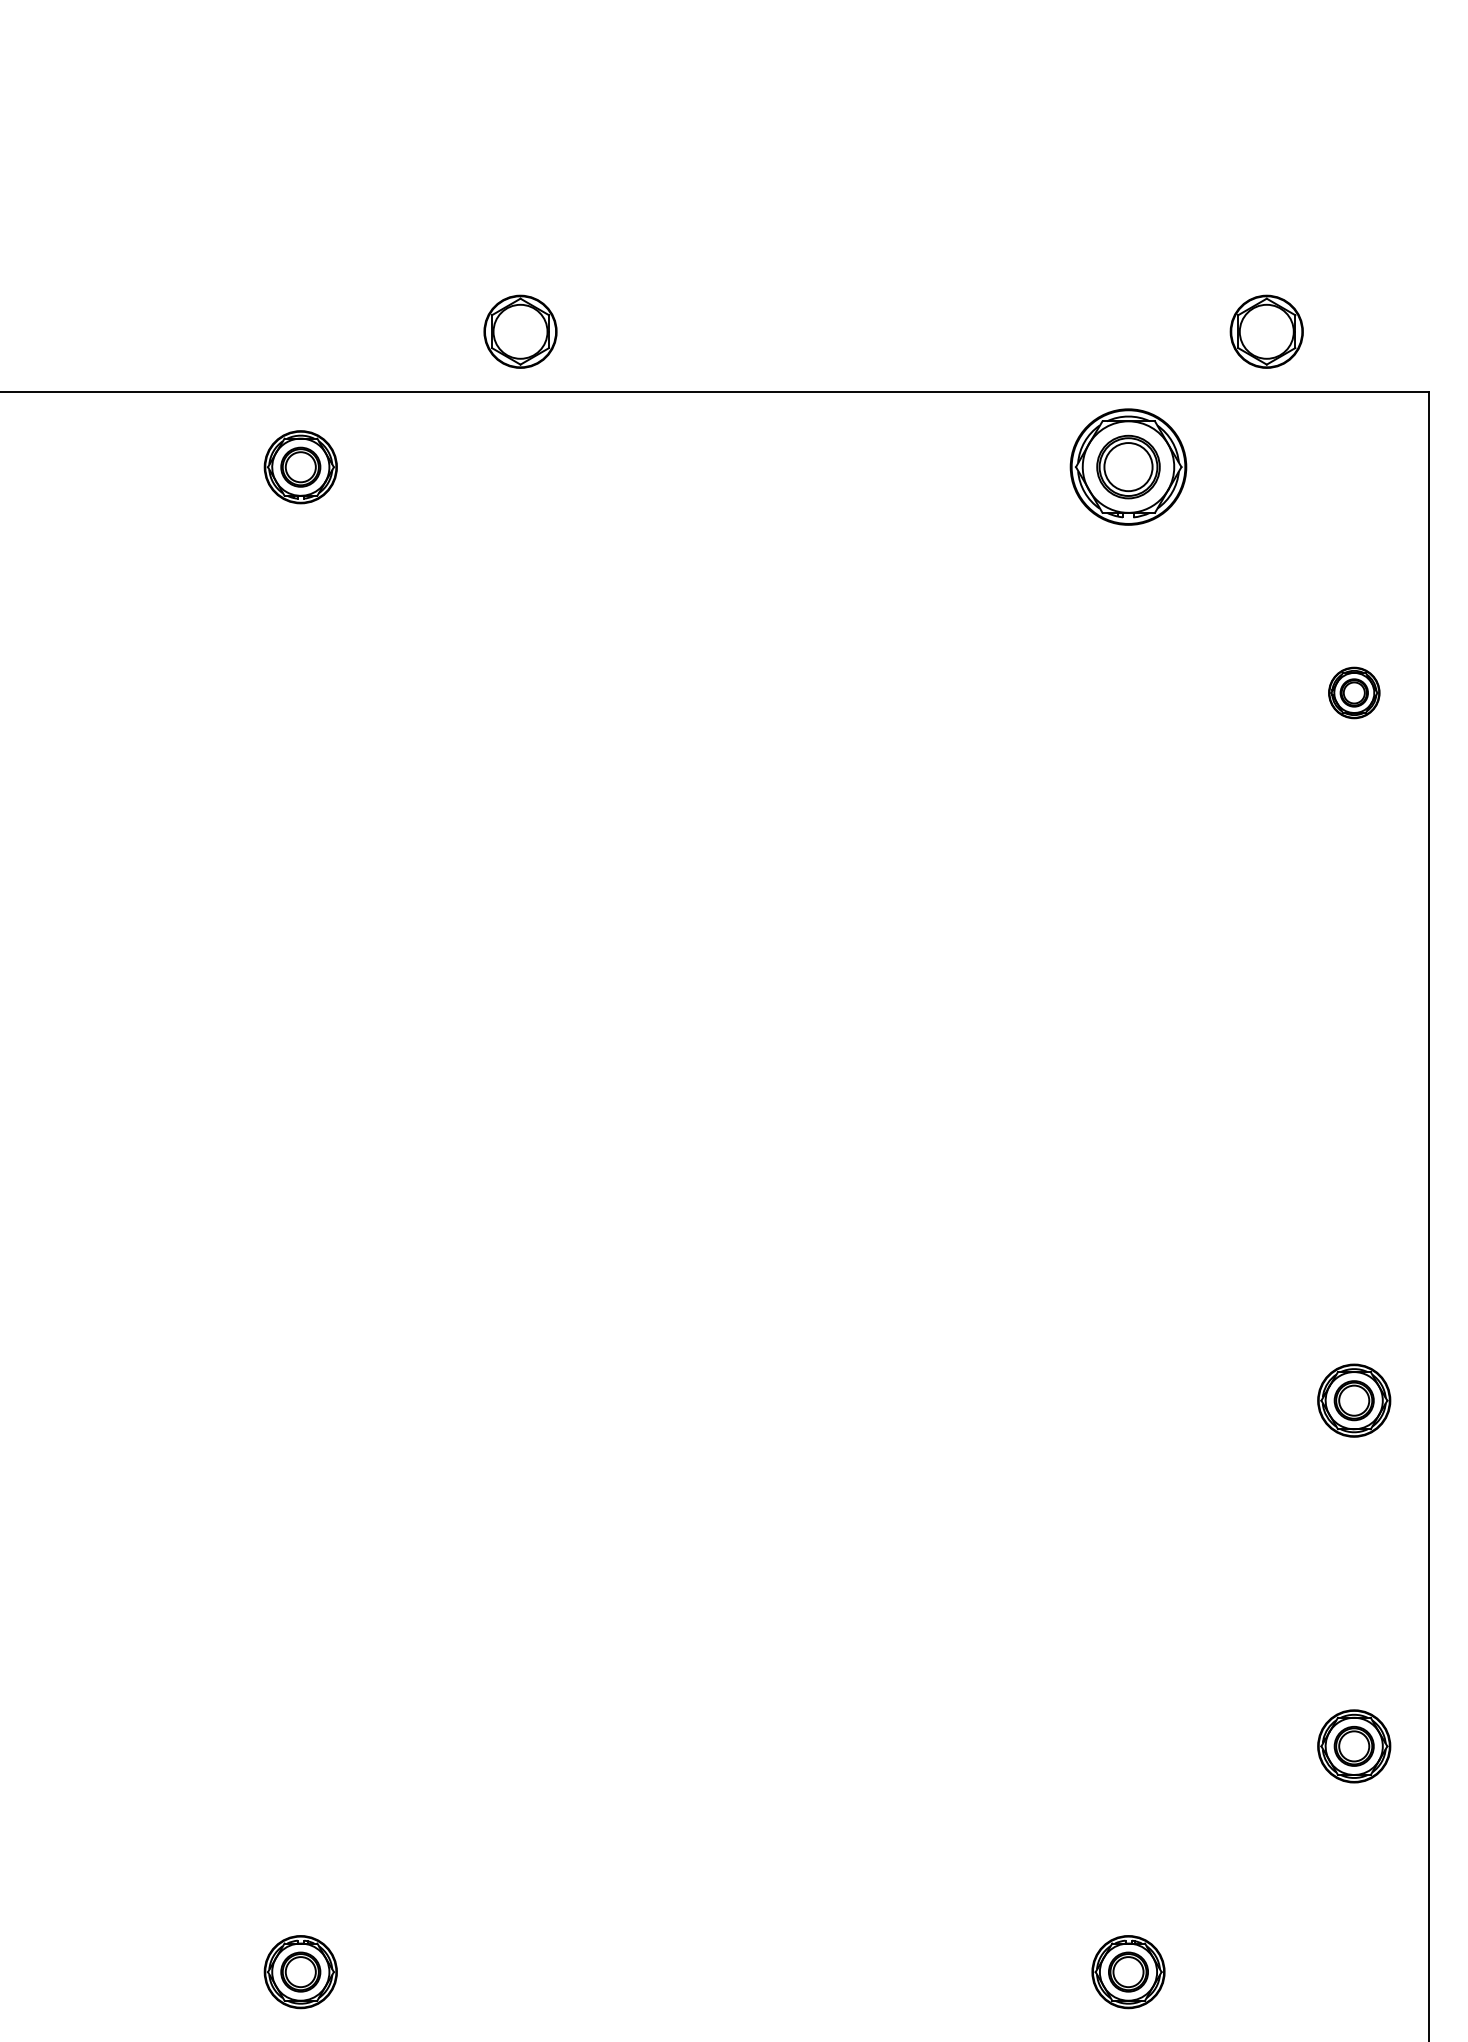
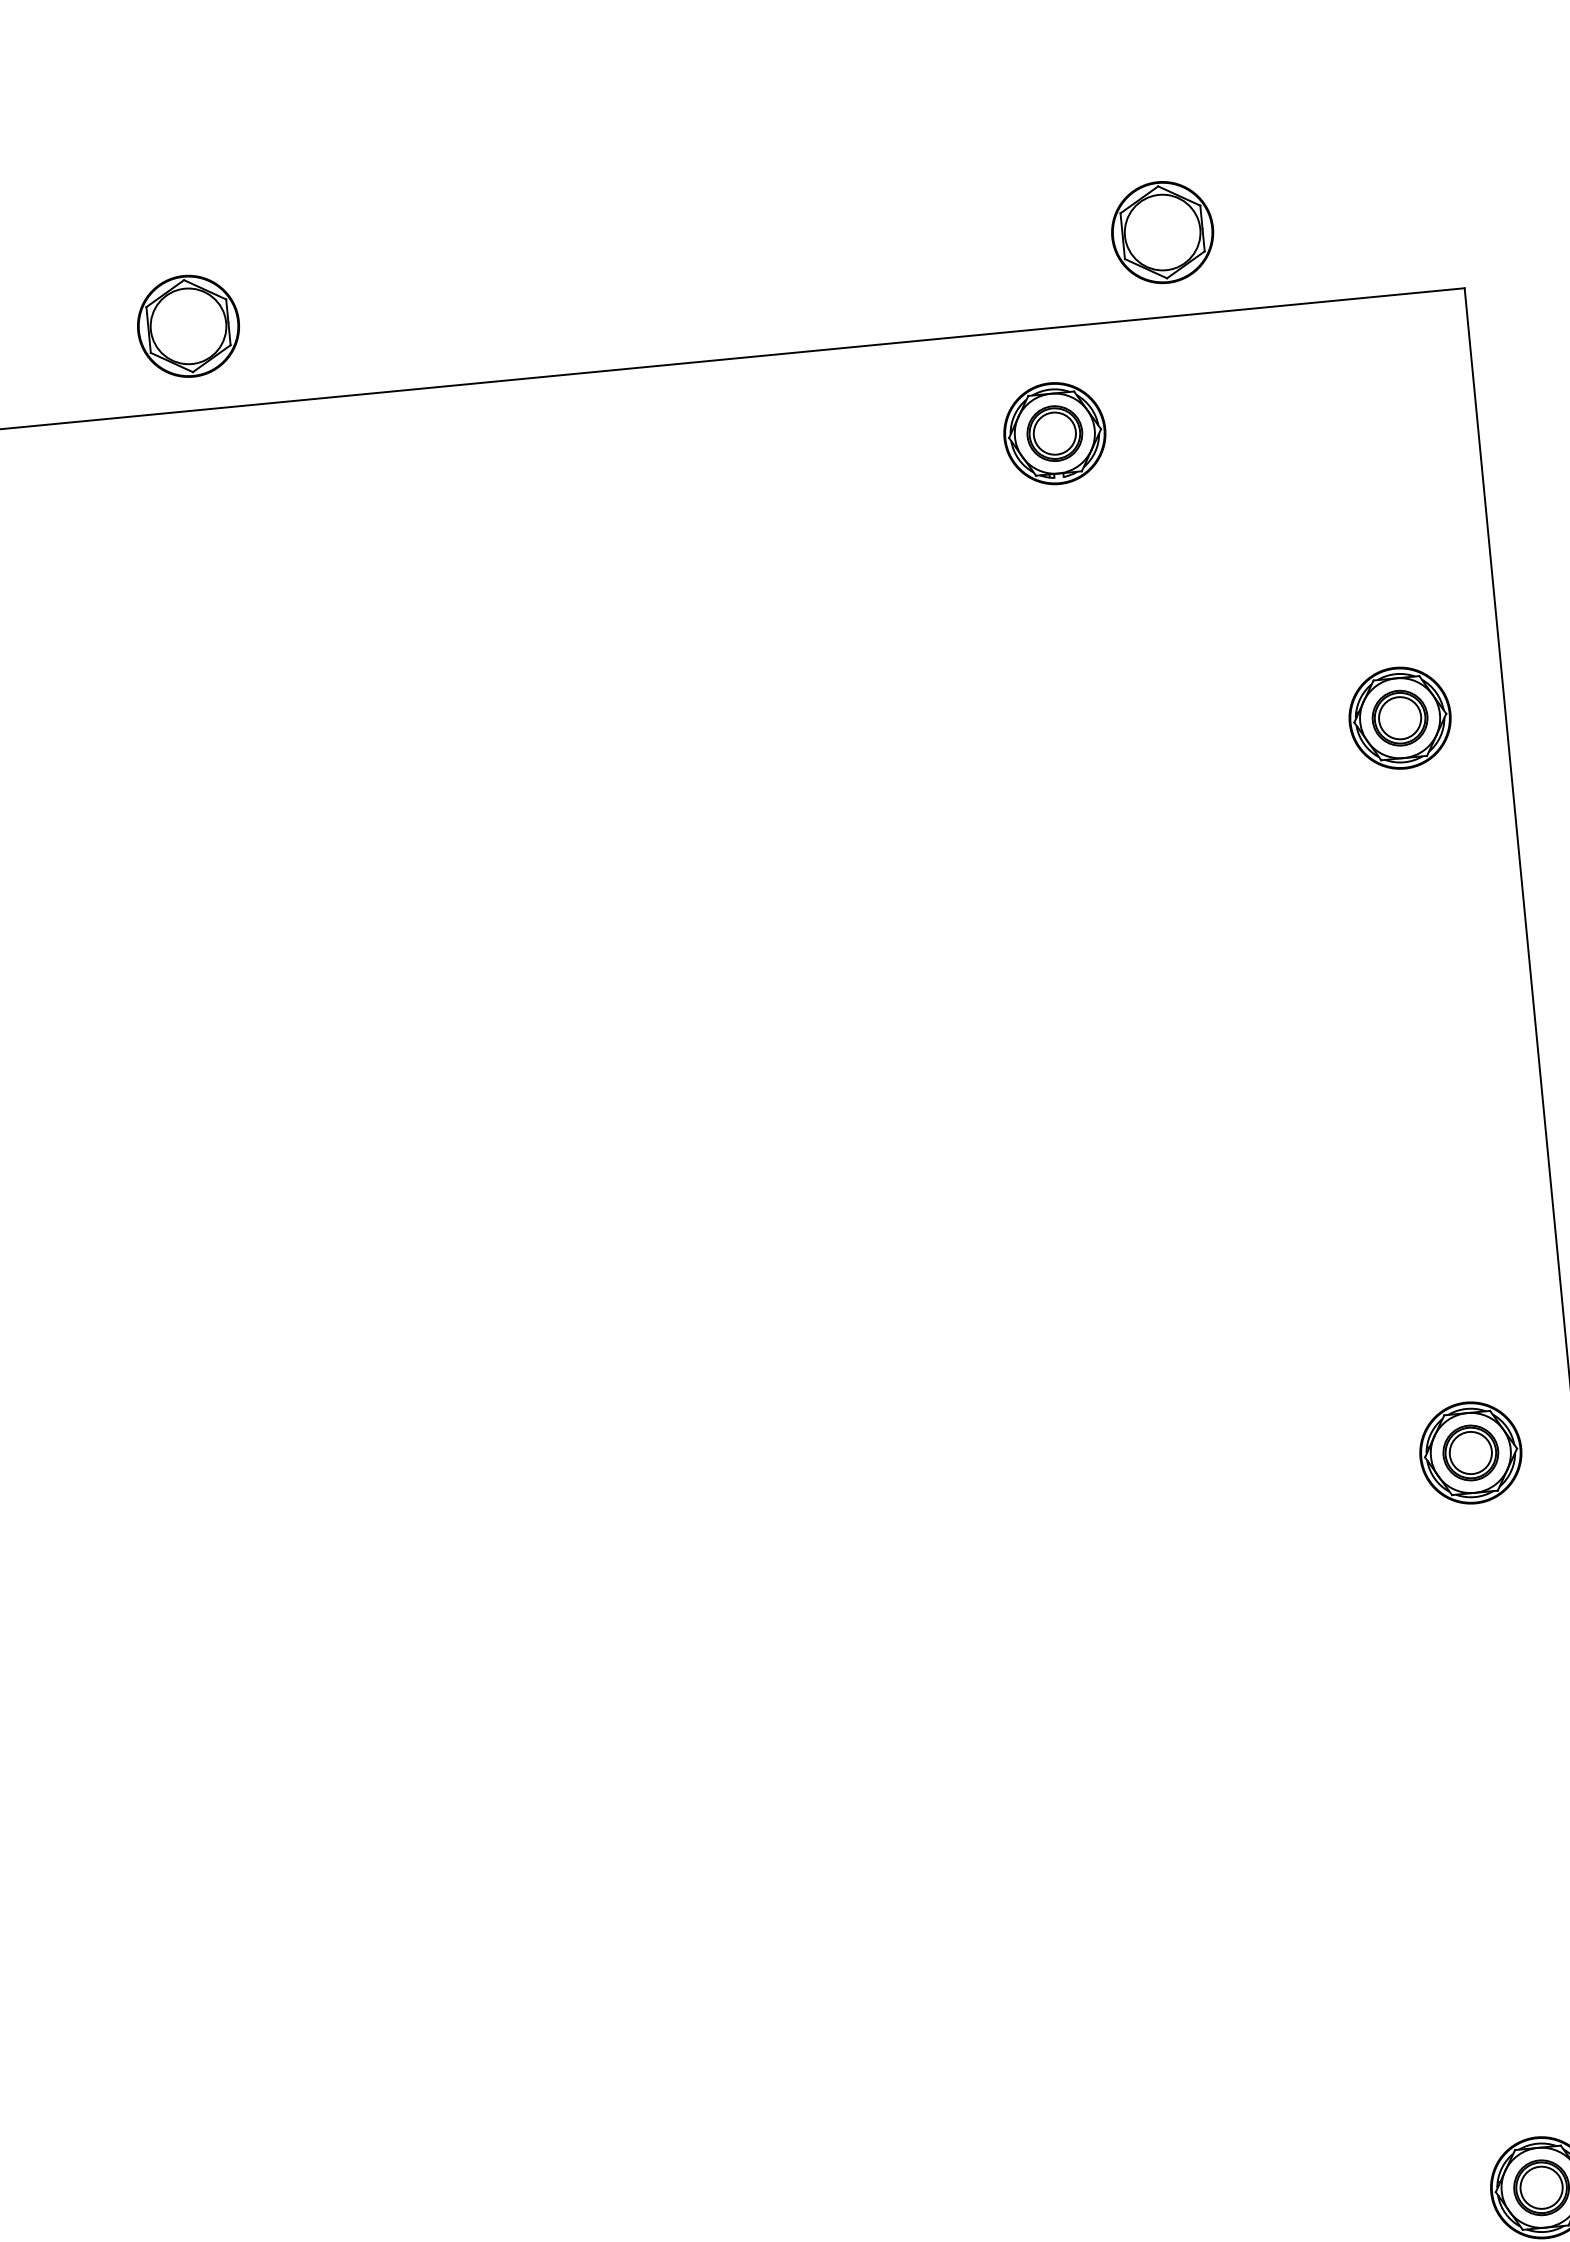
part: (1266, 331) -> (1162, 232), moved
part: (1128, 467) -> (1054, 433), size x0.62
part: (1354, 692) -> (1400, 717), size x1.43
part: (1354, 1400) -> (1471, 1452), moved

